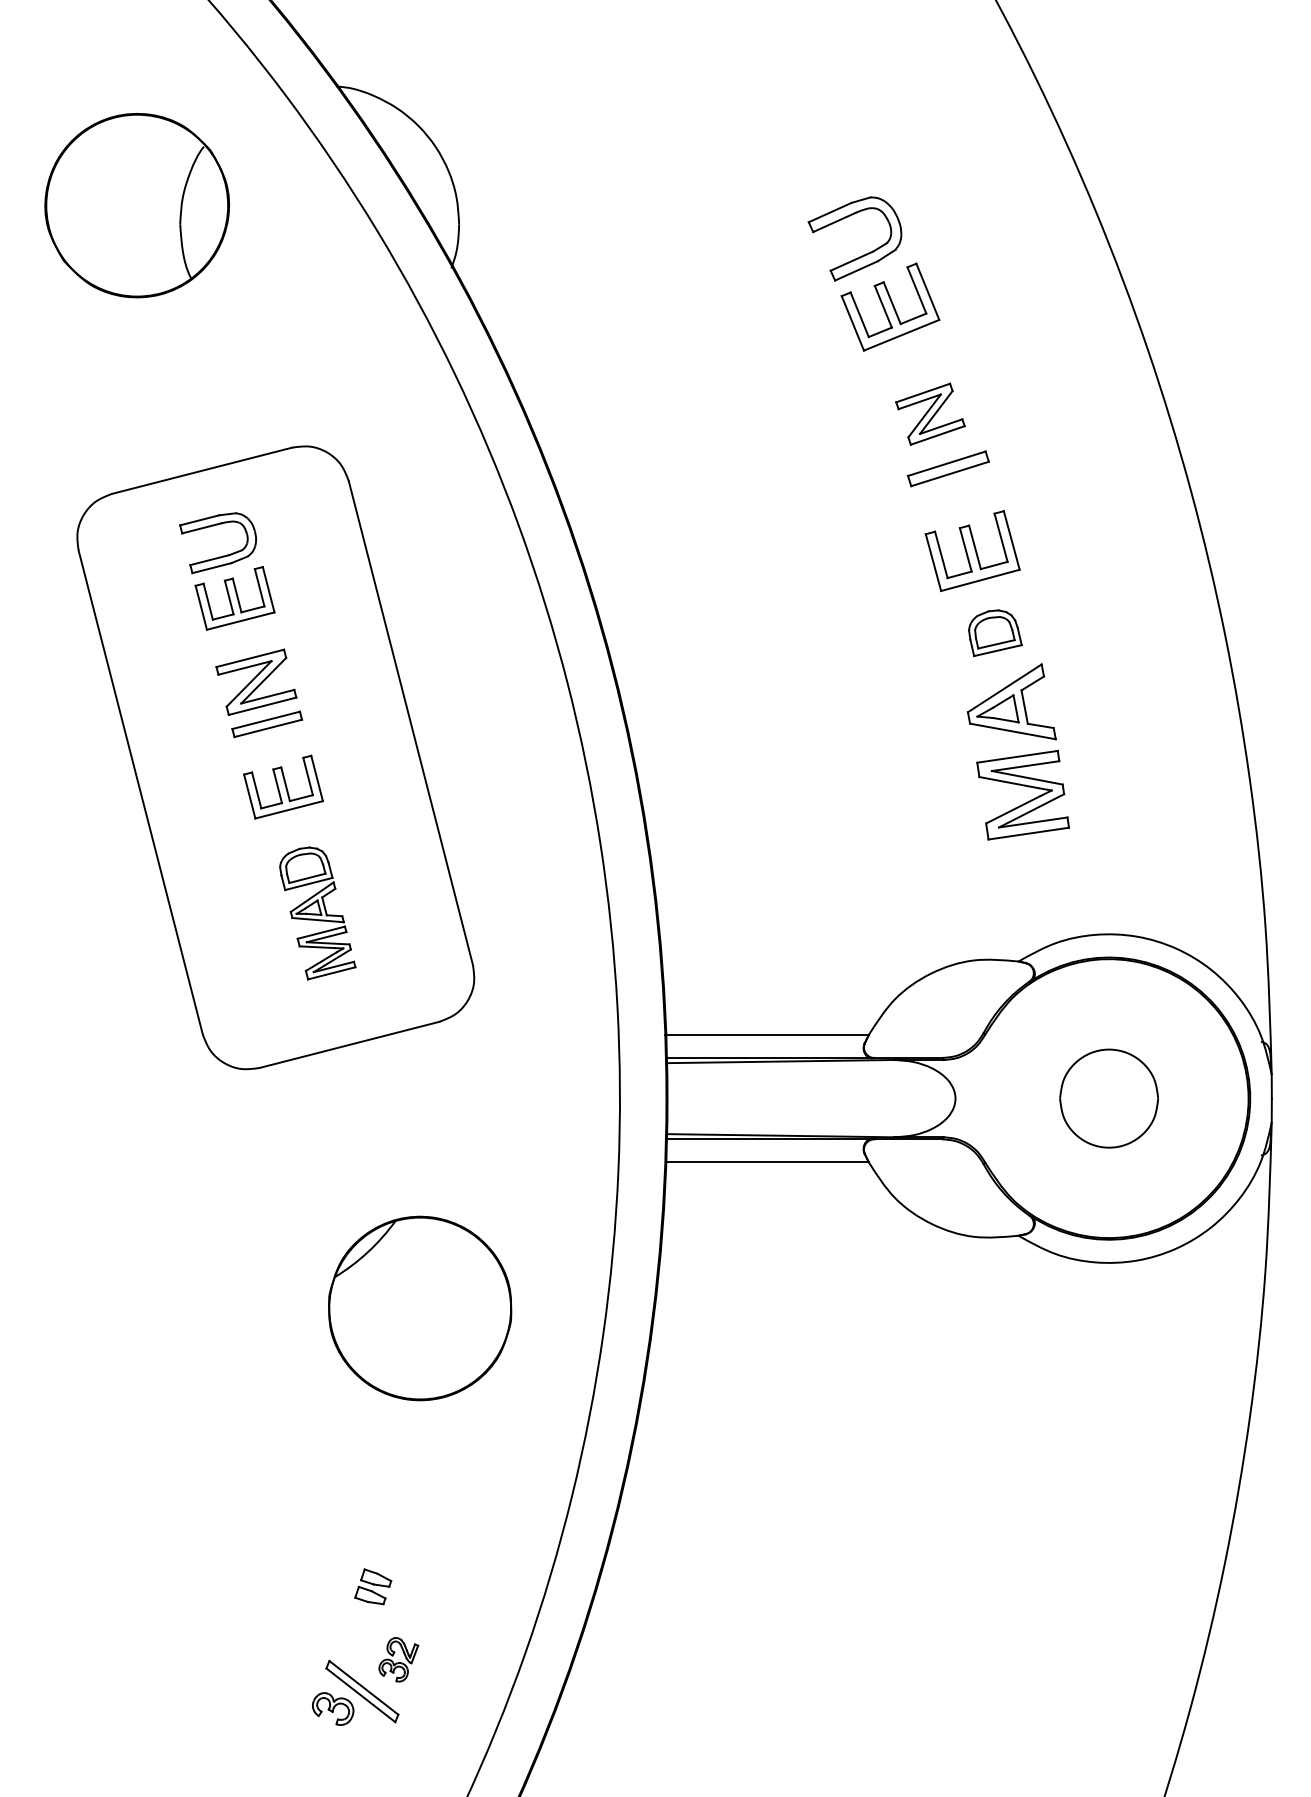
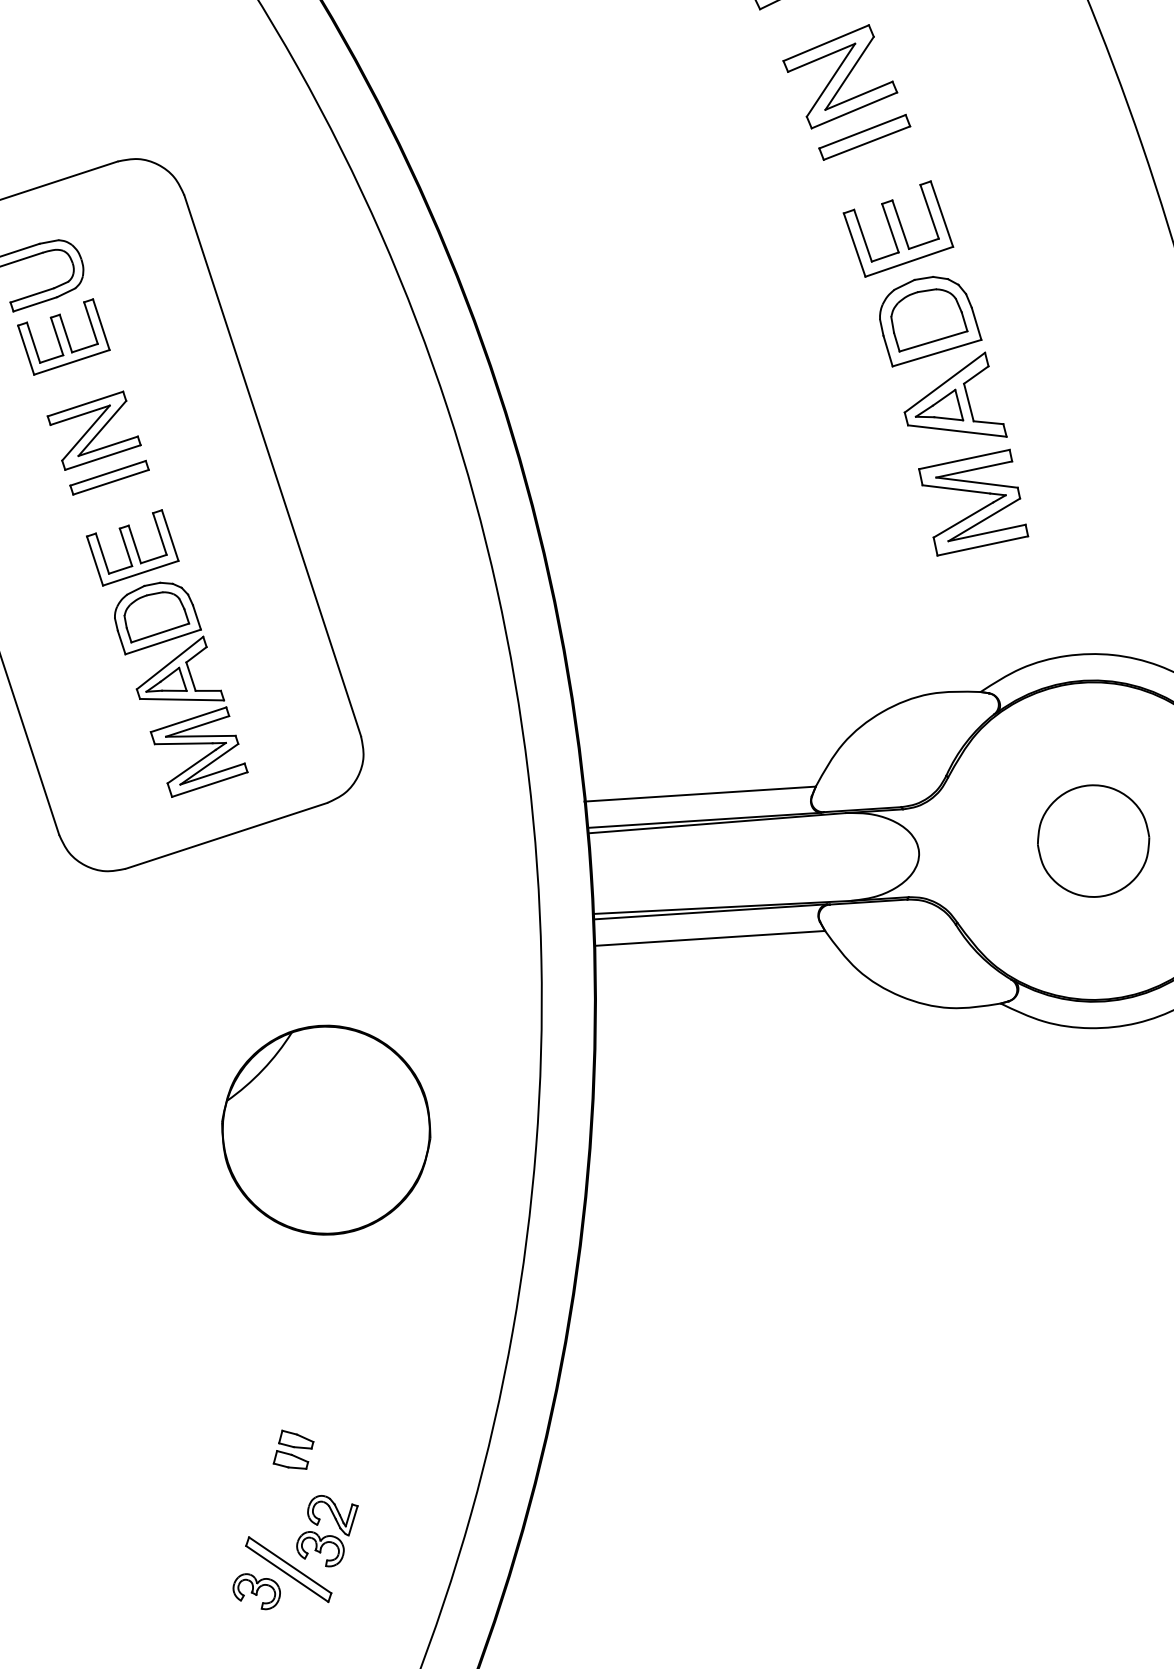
part: (930, 413) -> (840, 75), size x1.43
part: (995, 633) -> (930, 321), size x1.67
part: (317, 913) -> (180, 688), size x1.43
part: (398, 1659) -> (327, 1530), size x1.43

